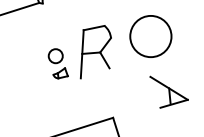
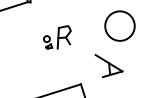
circle: (150, 35) -> (119, 25), moved
part: (80, 52) -> (57, 37), size x0.6
part: (168, 92) -> (108, 66), moved

